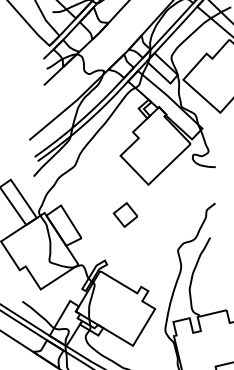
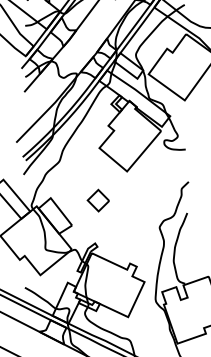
part: (124, 214) -> (97, 200), moved

